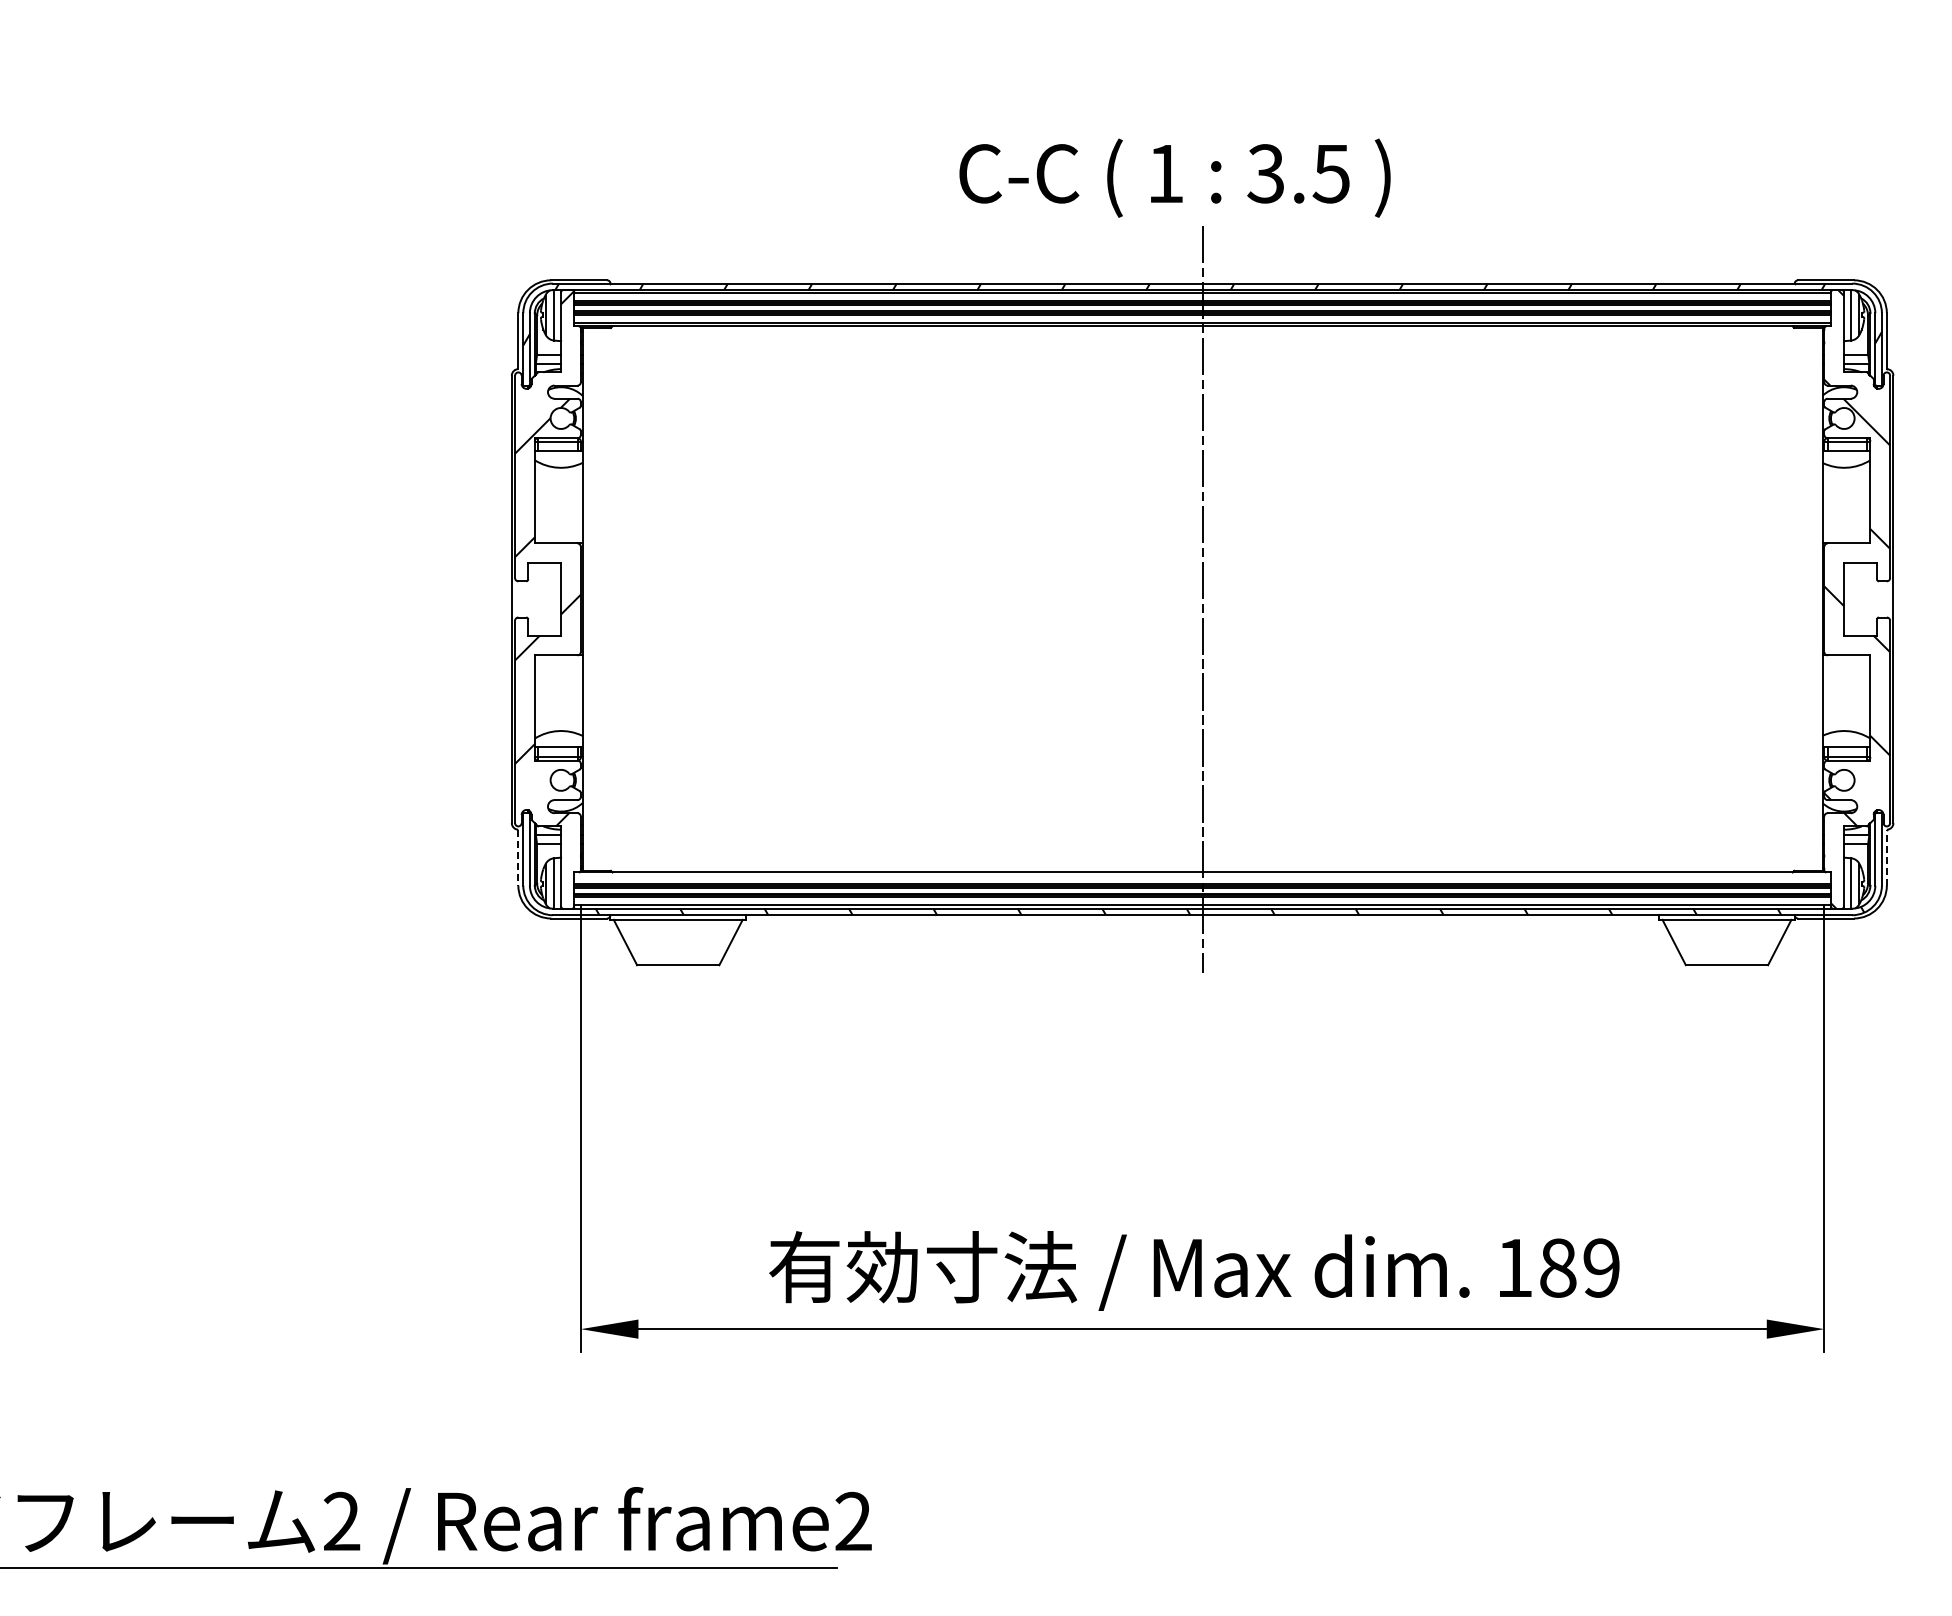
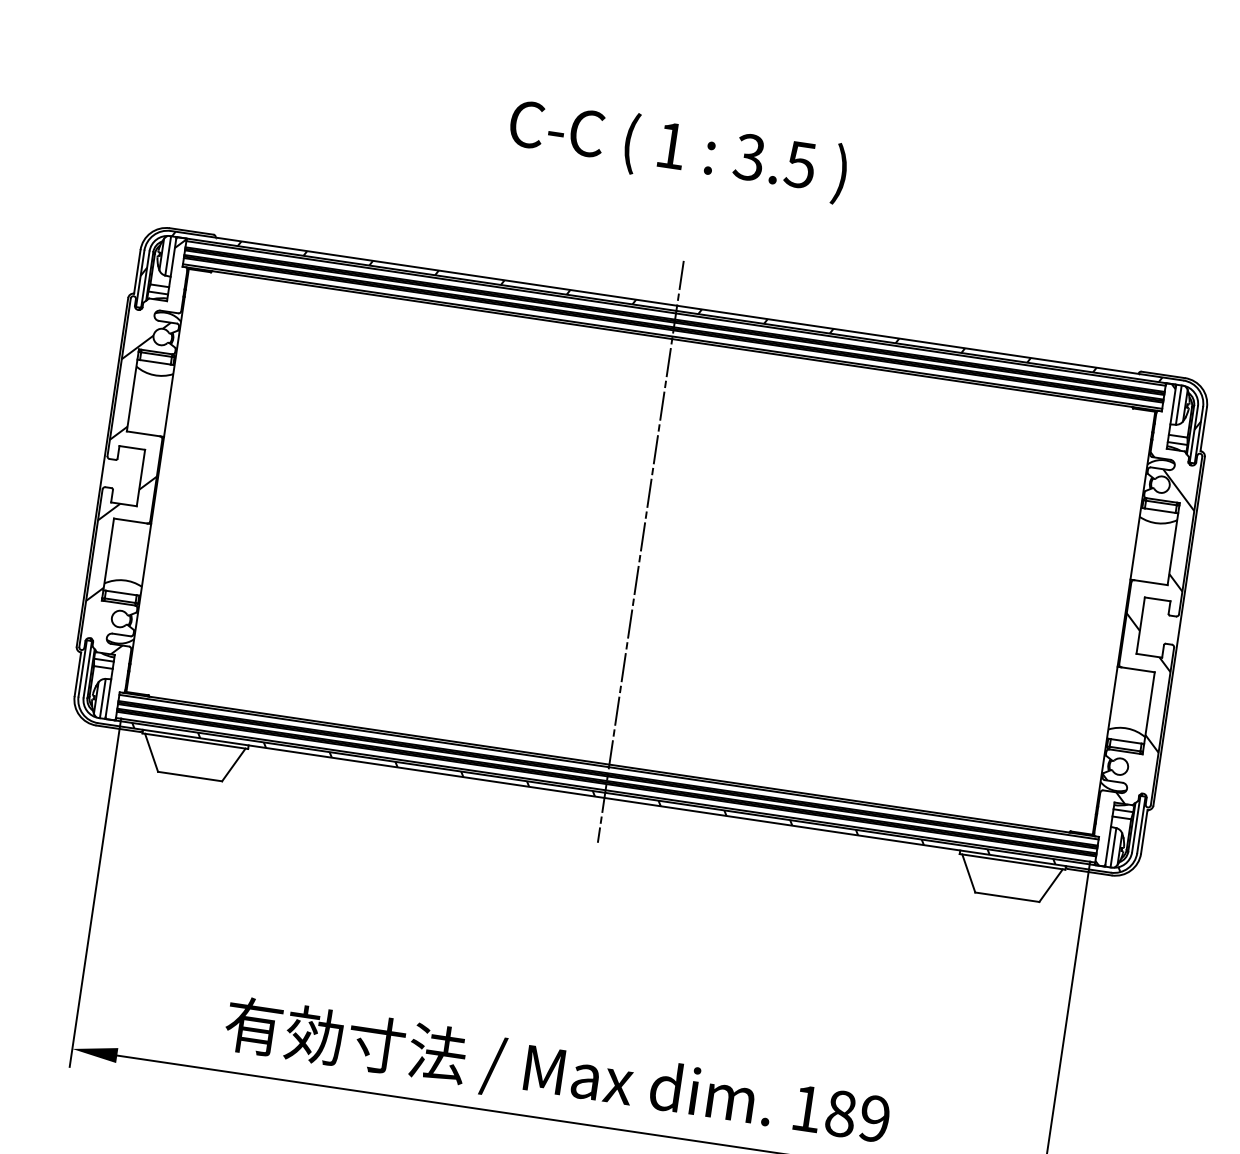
text: (1174, 177) -> (677, 149), moved
line: (518, 857) -> (78, 674), dashed -> solid
line: (1886, 857) -> (1144, 831), dashed -> solid
line: (1202, 875) -> (608, 766), added

